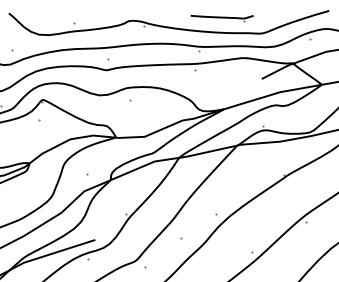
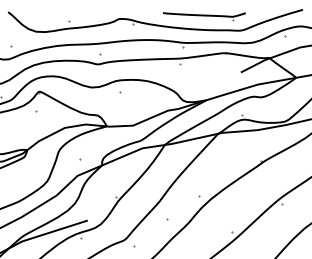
part: (222, 18) -> (204, 16), size x1.43

